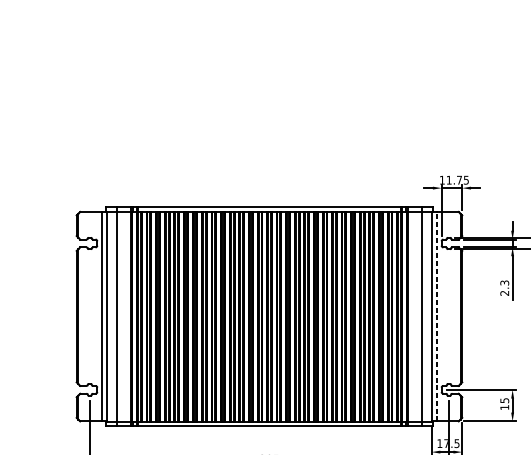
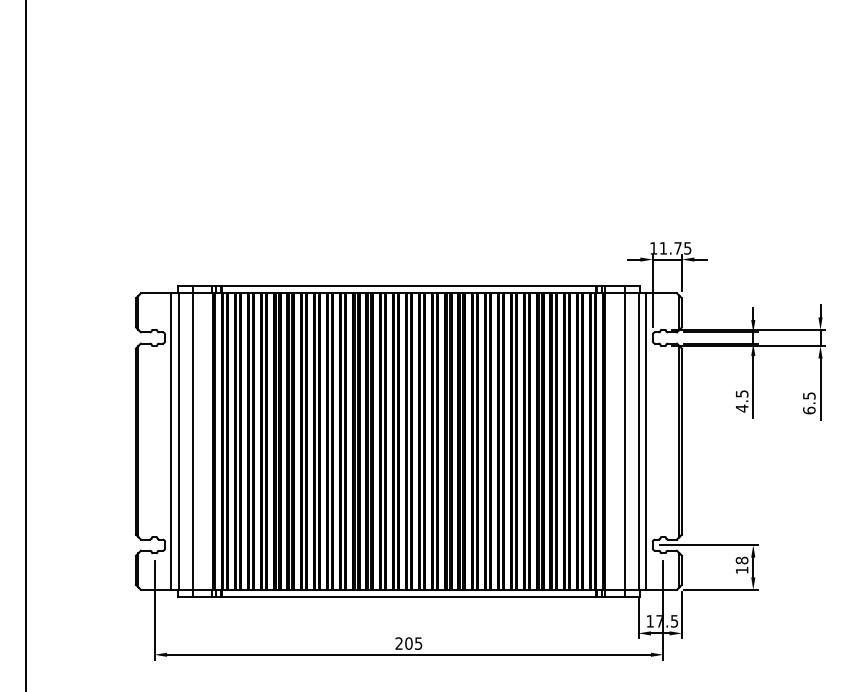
text: (504, 288) -> (741, 401), 2.3 -> 4.5
line: (437, 316) -> (646, 441), dashed -> solid
text: (504, 400) -> (741, 560), 15 -> 18

